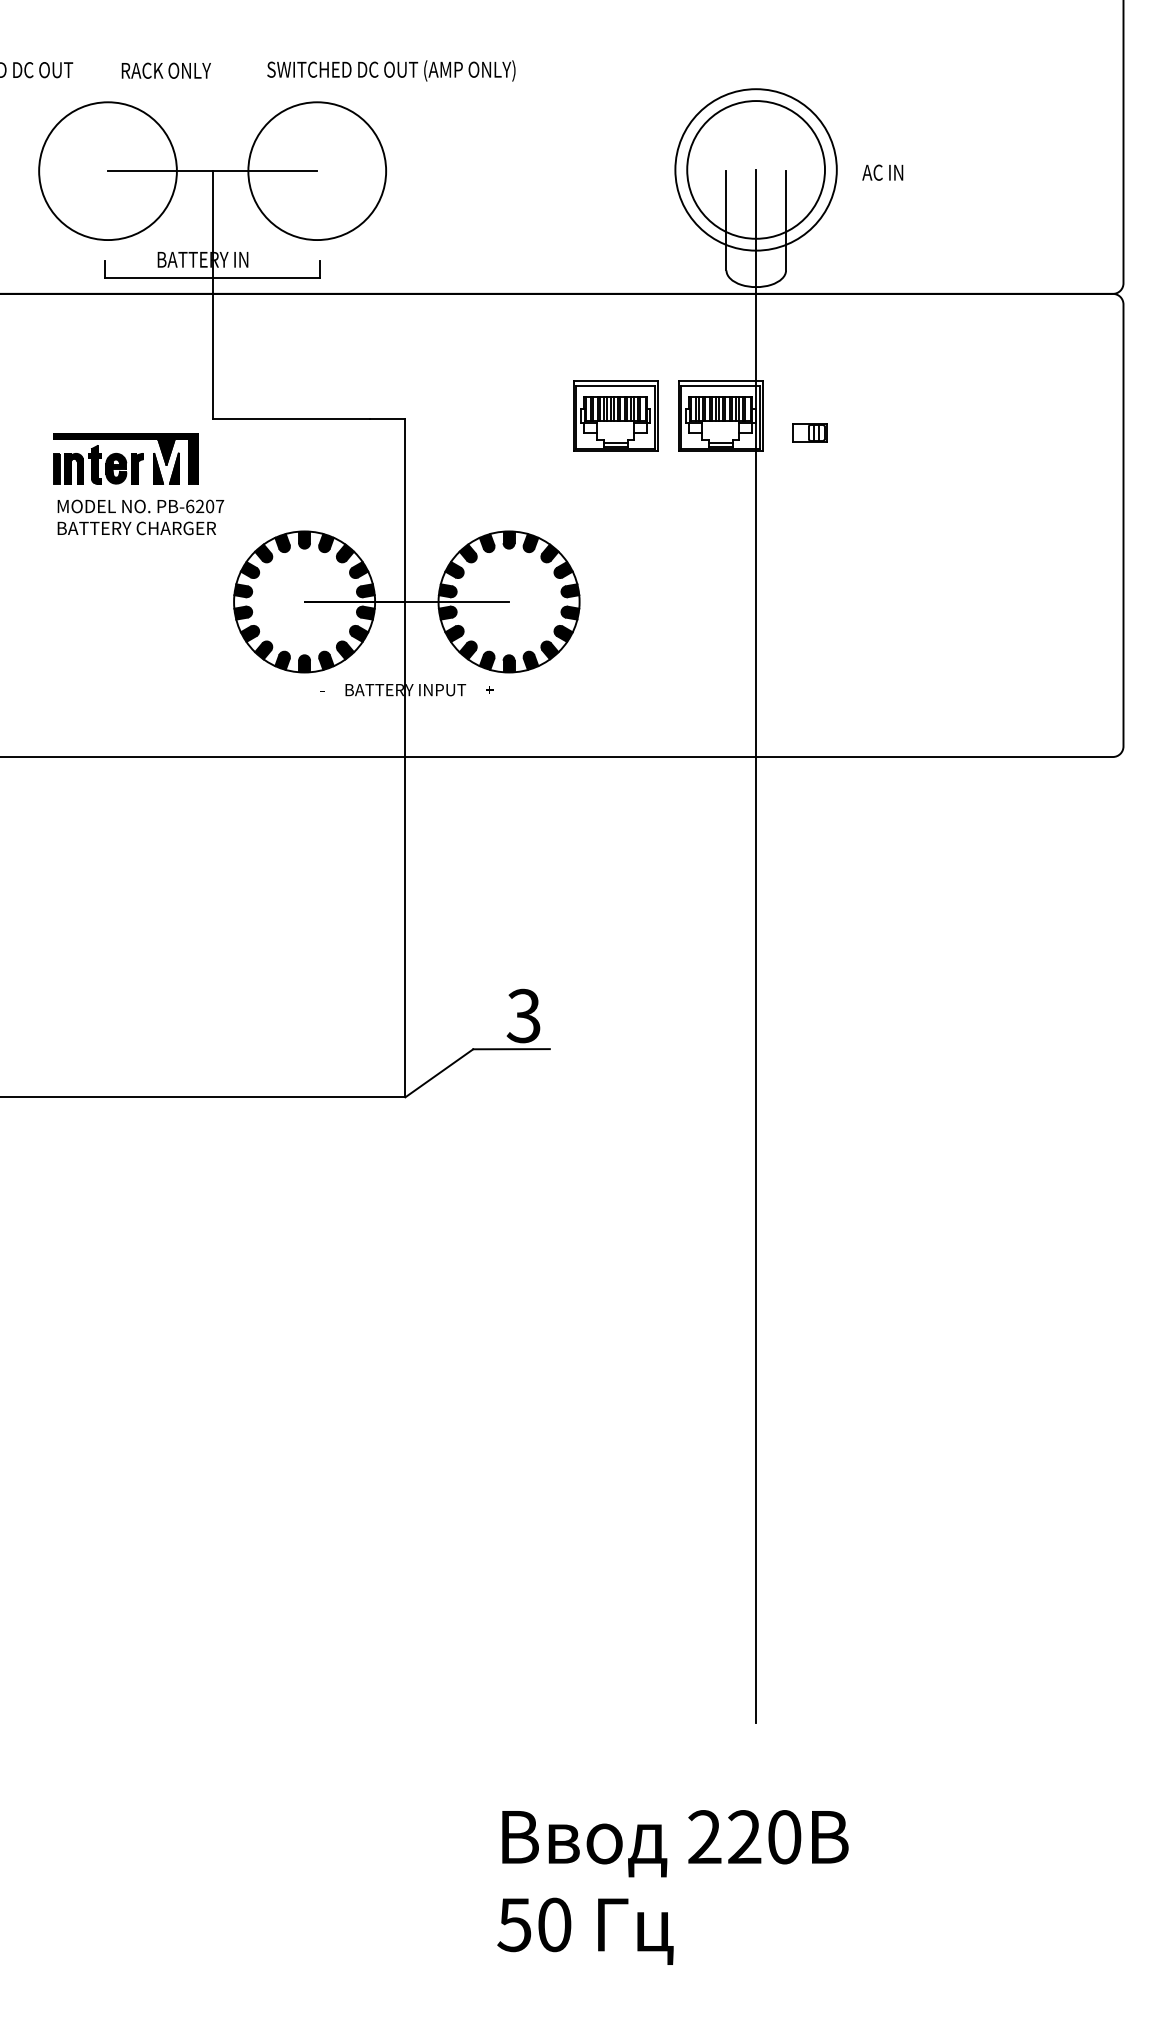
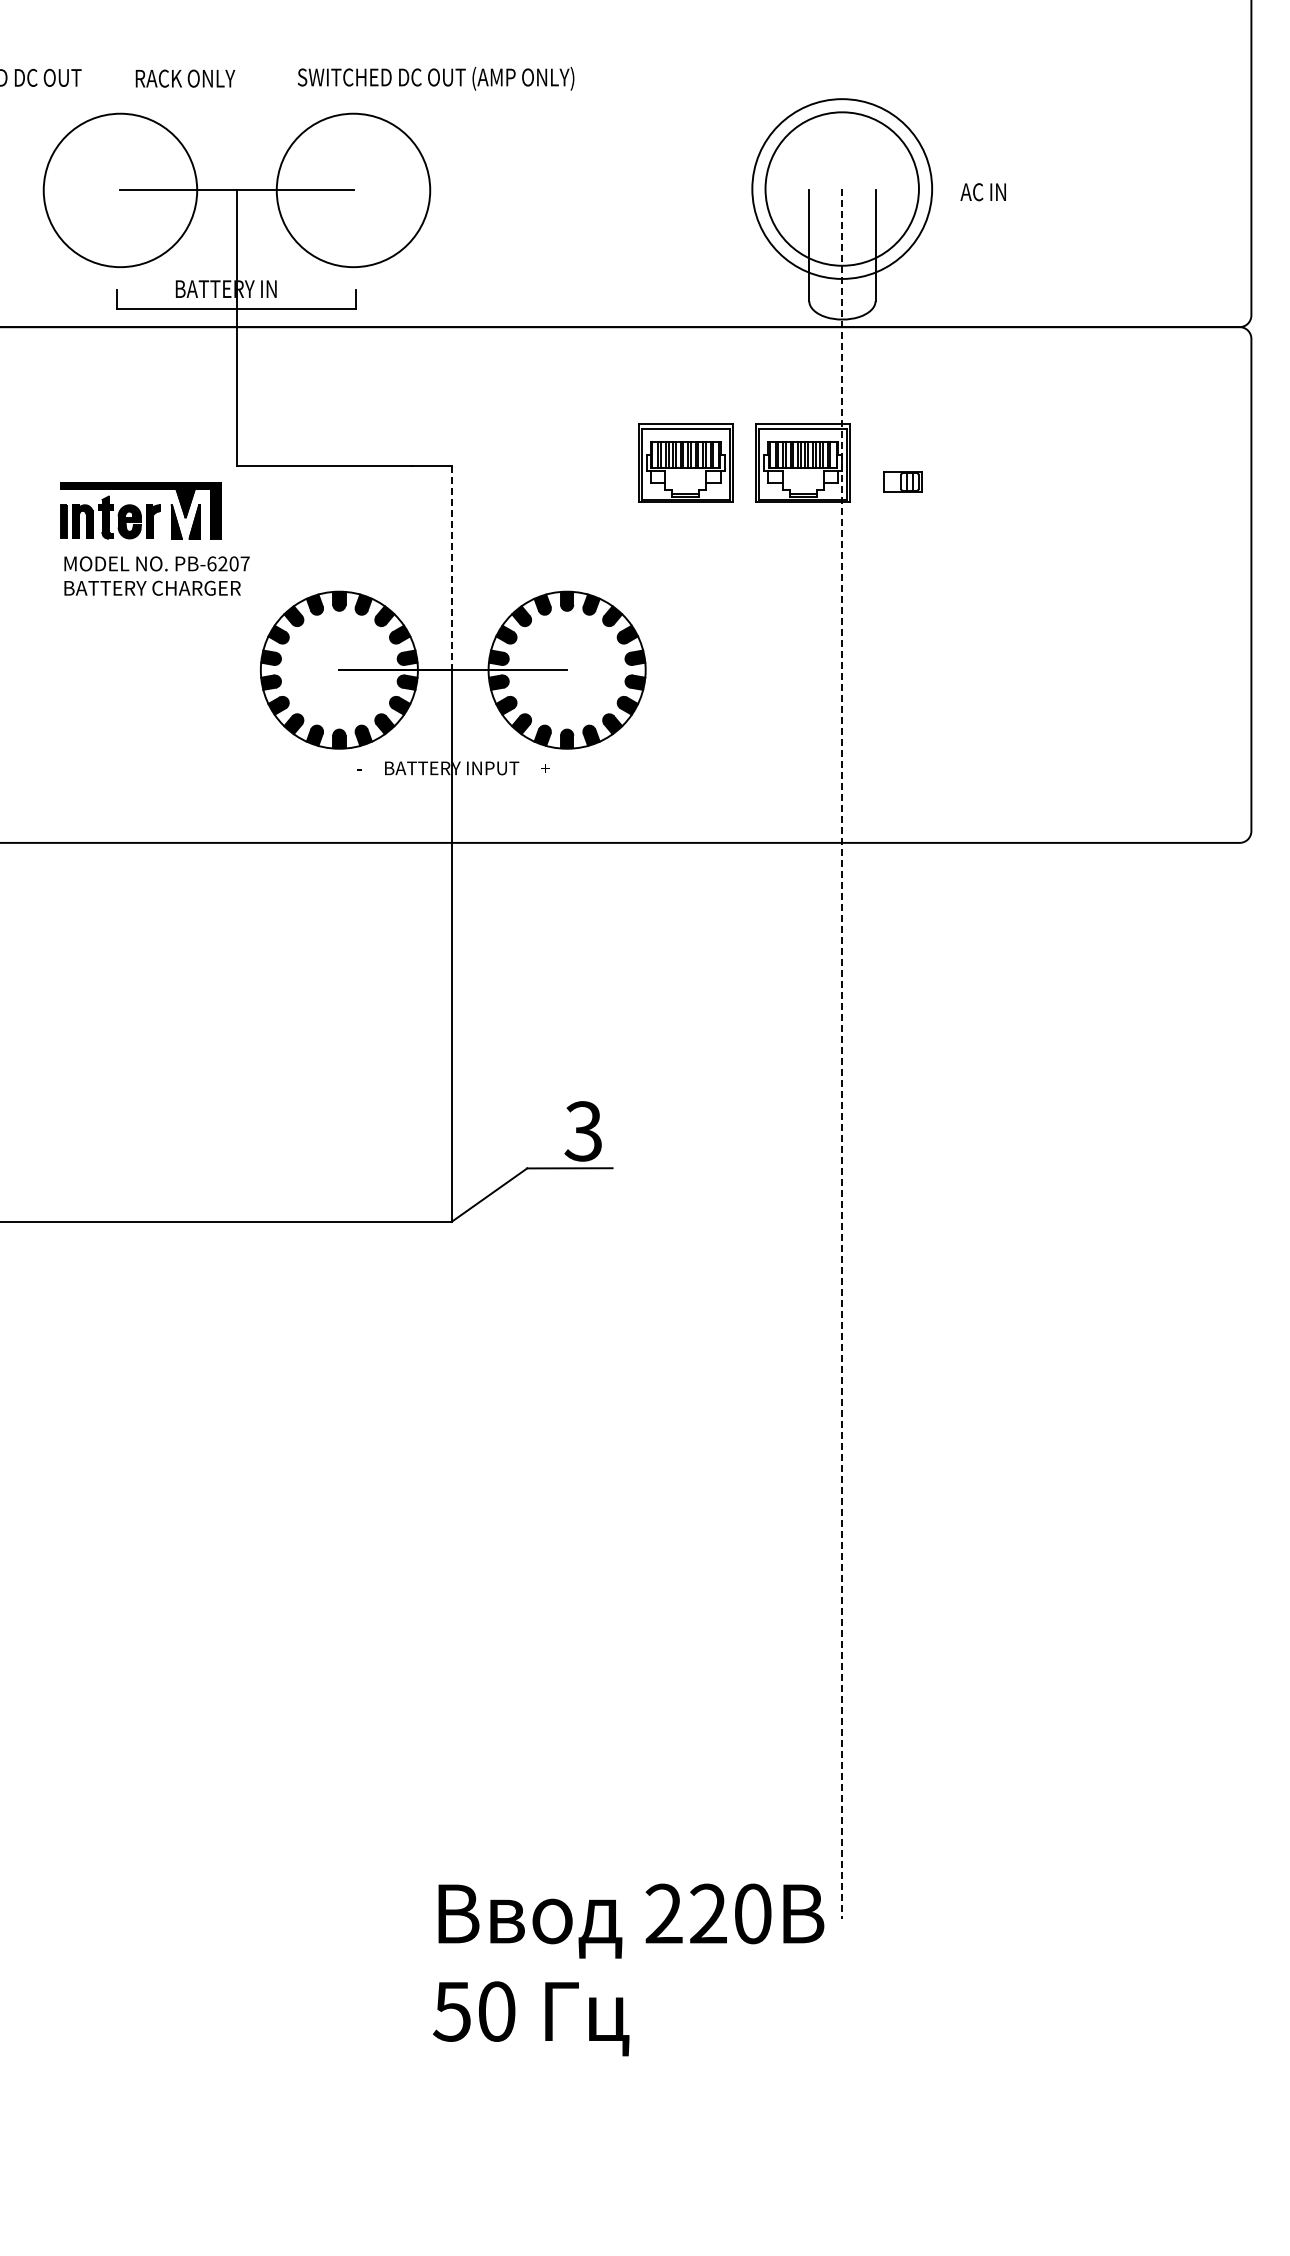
line: (405, 510) -> (451, 568), solid -> dashed
line: (756, 946) -> (842, 1053), solid -> dashed
text: (672, 1887) -> (628, 1969), moved

